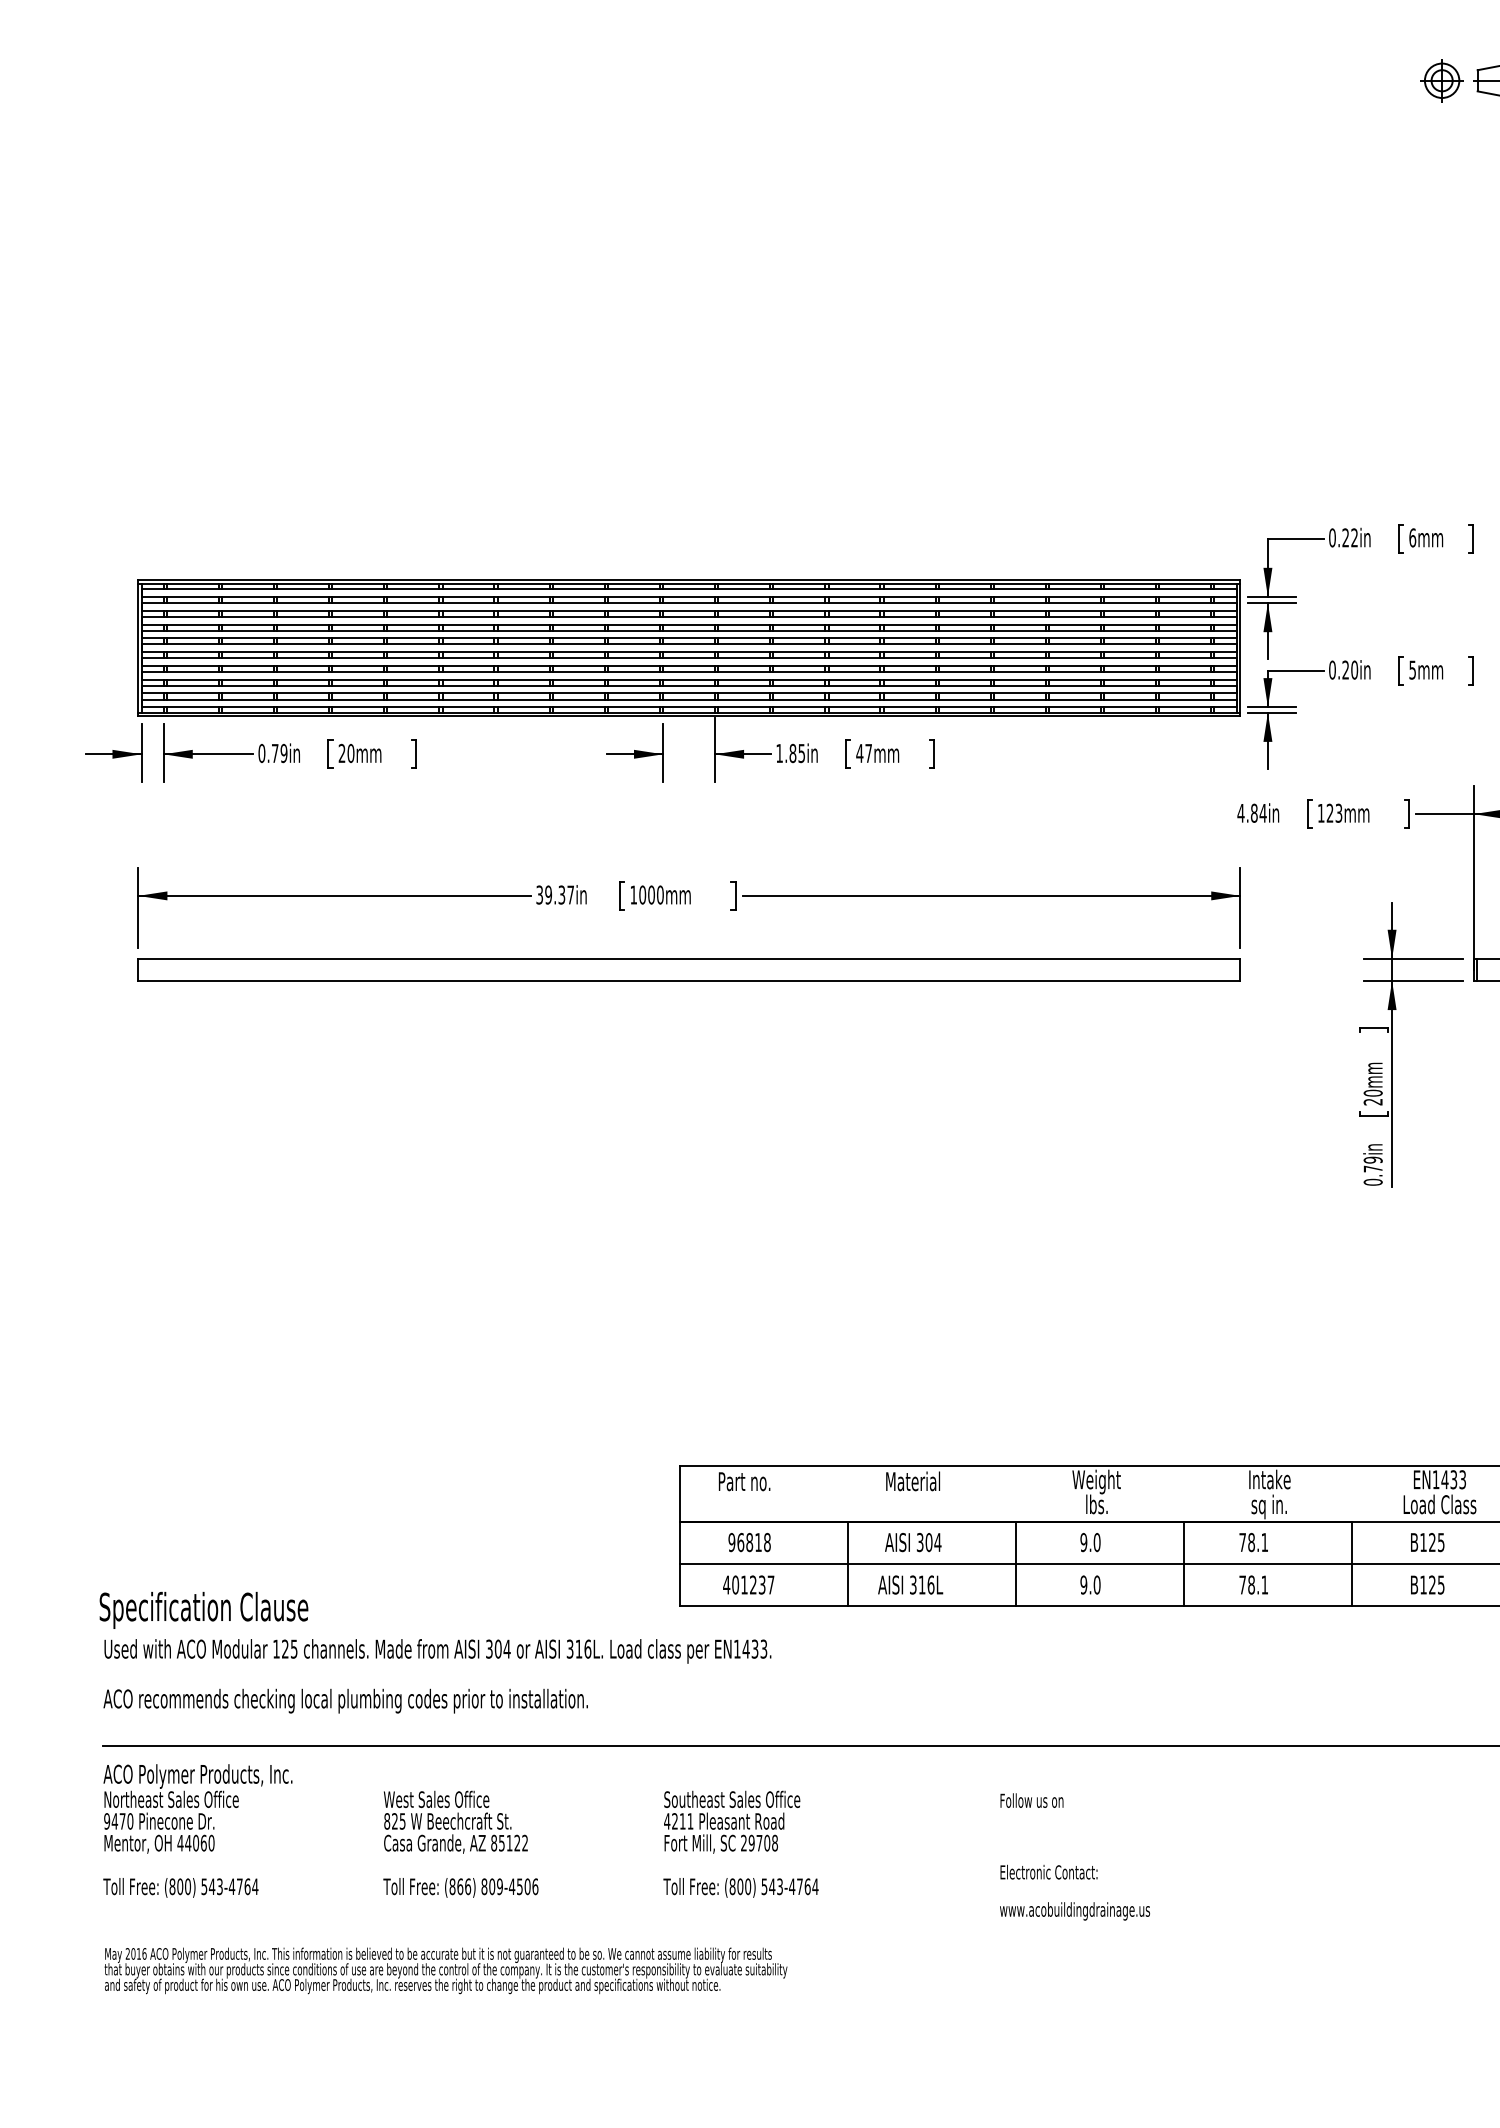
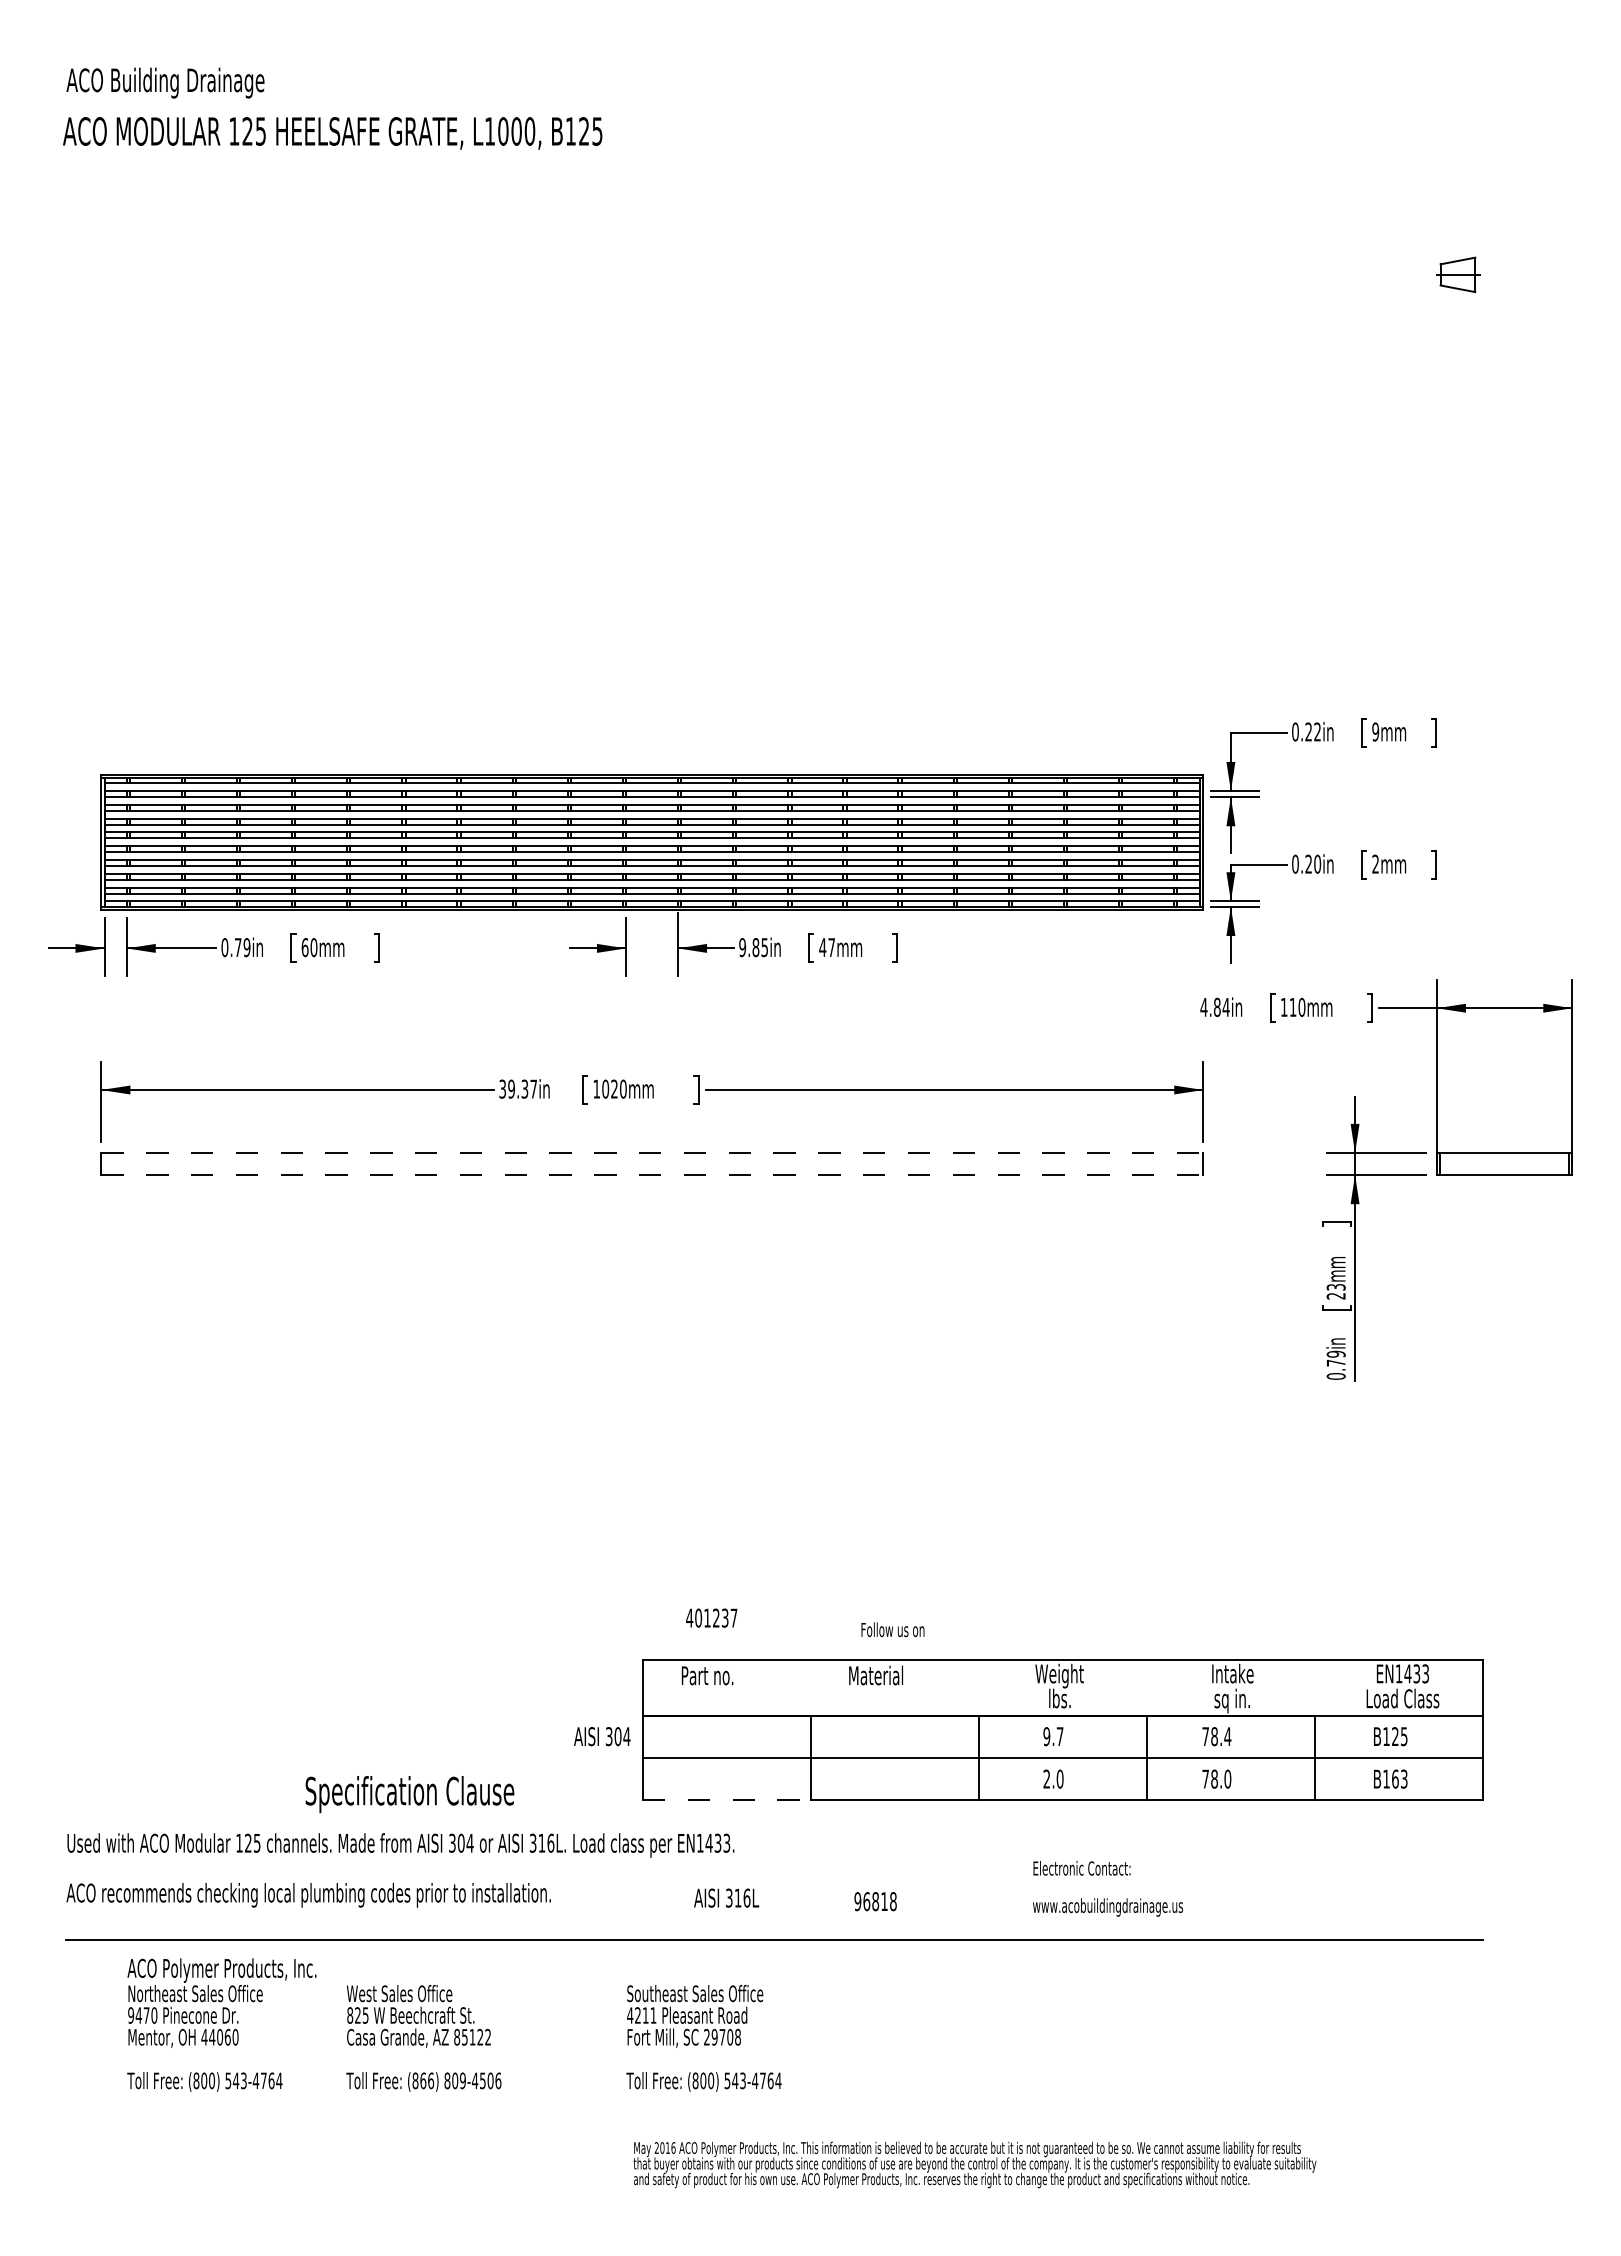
part: (1441, 80) -> (1404, 274), removed
text: (1412, 537) -> (1375, 731), 6mm -> 9mm
text: (1412, 669) -> (1375, 863), 5mm -> 2mm
text: (341, 753) -> (304, 947), 20mm -> 60mm
text: (779, 753) -> (742, 947), 1.85in -> 9.85in
text: (1334, 812) -> (1297, 1006), 123mm -> 110mm
text: (651, 894) -> (614, 1088), 1000mm -> 1020mm
line: (689, 959) -> (652, 1153), solid -> dashed
line: (689, 981) -> (652, 1175), solid -> dashed
text: (1372, 1092) -> (1335, 1286), 20mm -> 23mm
text: (749, 1542) -> (875, 1901), moved
text: (913, 1542) -> (602, 1736), moved
text: (1096, 1542) -> (1059, 1736), 9.0 -> 9.7
text: (1264, 1542) -> (1227, 1736), 78.1 -> 78.4
text: (748, 1584) -> (711, 1617), moved
text: (910, 1584) -> (726, 1897), moved
text: (1083, 1584) -> (1046, 1778), 9.0 -> 2.0
text: (1264, 1584) -> (1227, 1778), 78.1 -> 78.0
text: (1436, 1584) -> (1399, 1778), B125 -> B163
line: (764, 1606) -> (727, 1800), solid -> dashed
text: (203, 1610) -> (409, 1794), moved
text: (1031, 1800) -> (892, 1629), moved
text: (197, 1830) -> (221, 2024), moved
text: (1074, 1892) -> (1107, 1888), moved
text: (445, 1970) -> (974, 2164), moved

